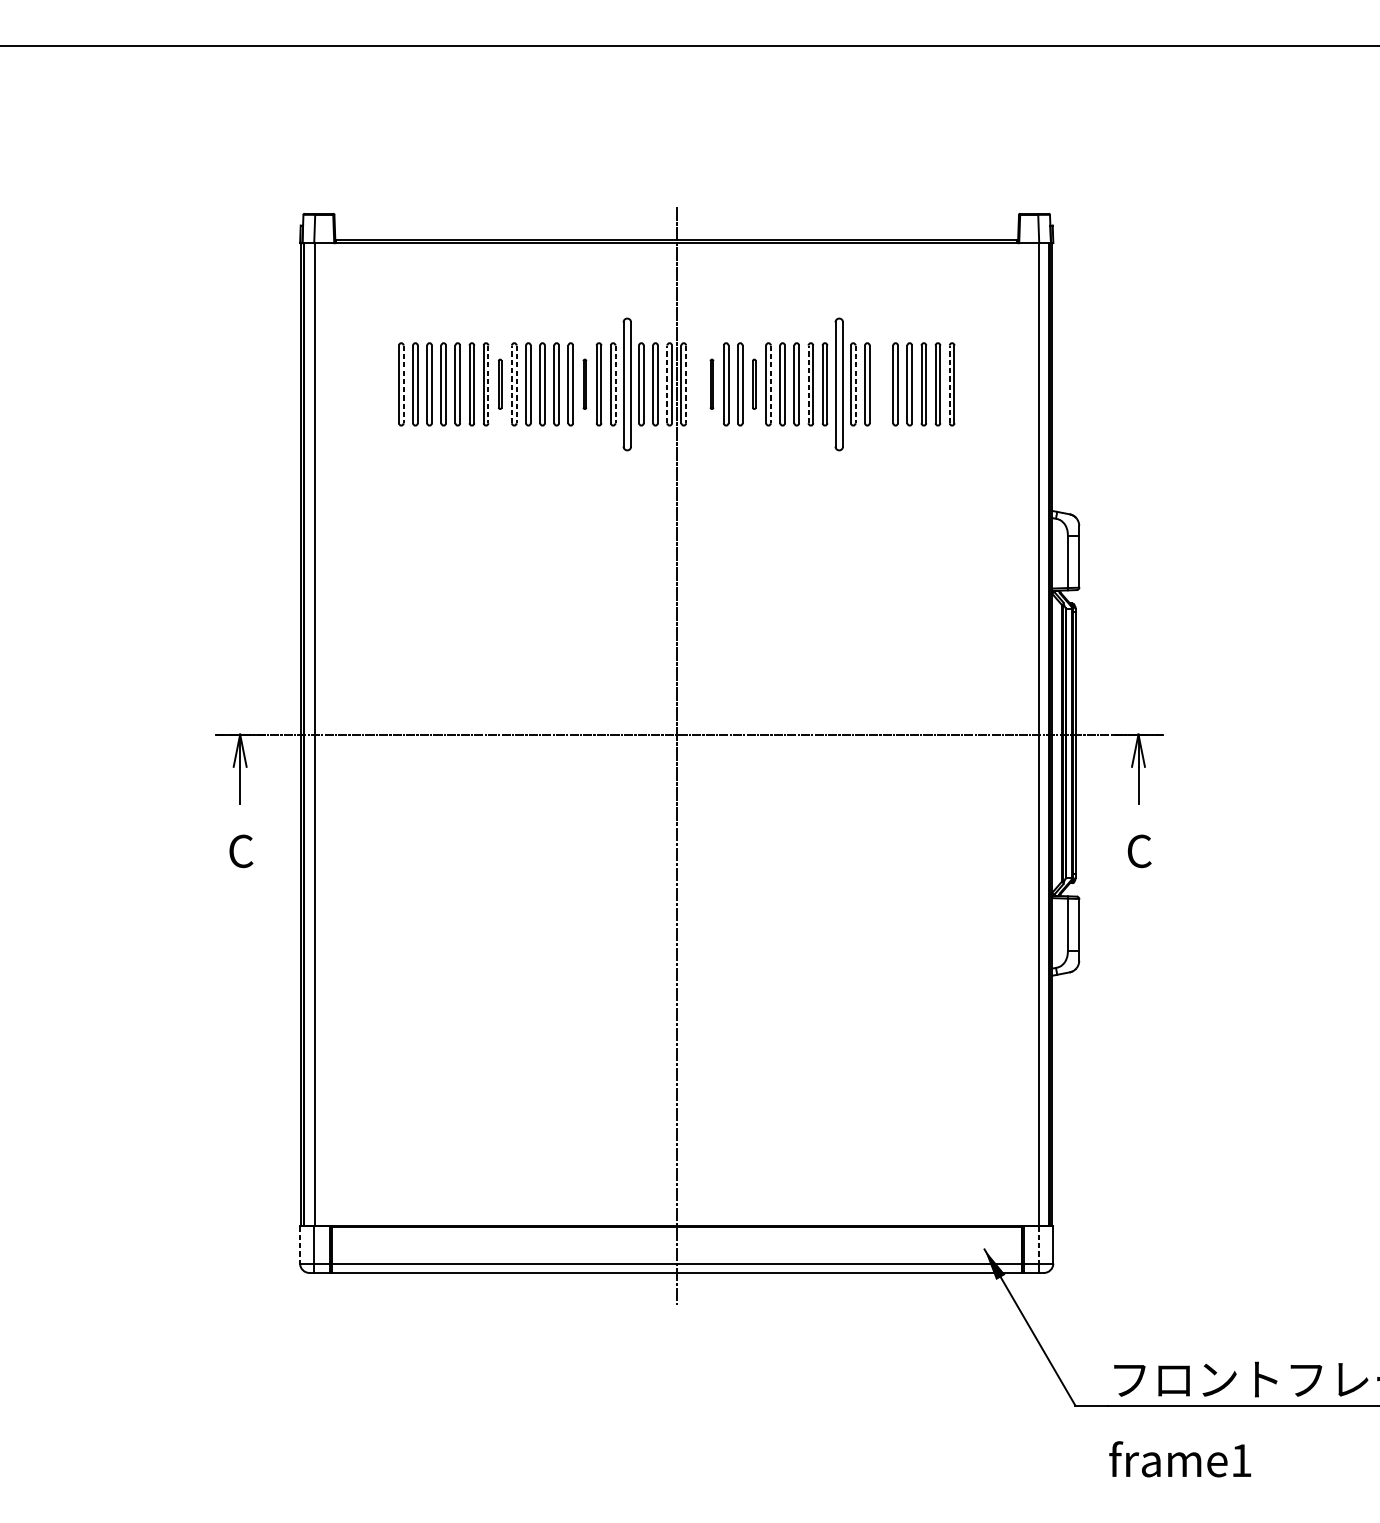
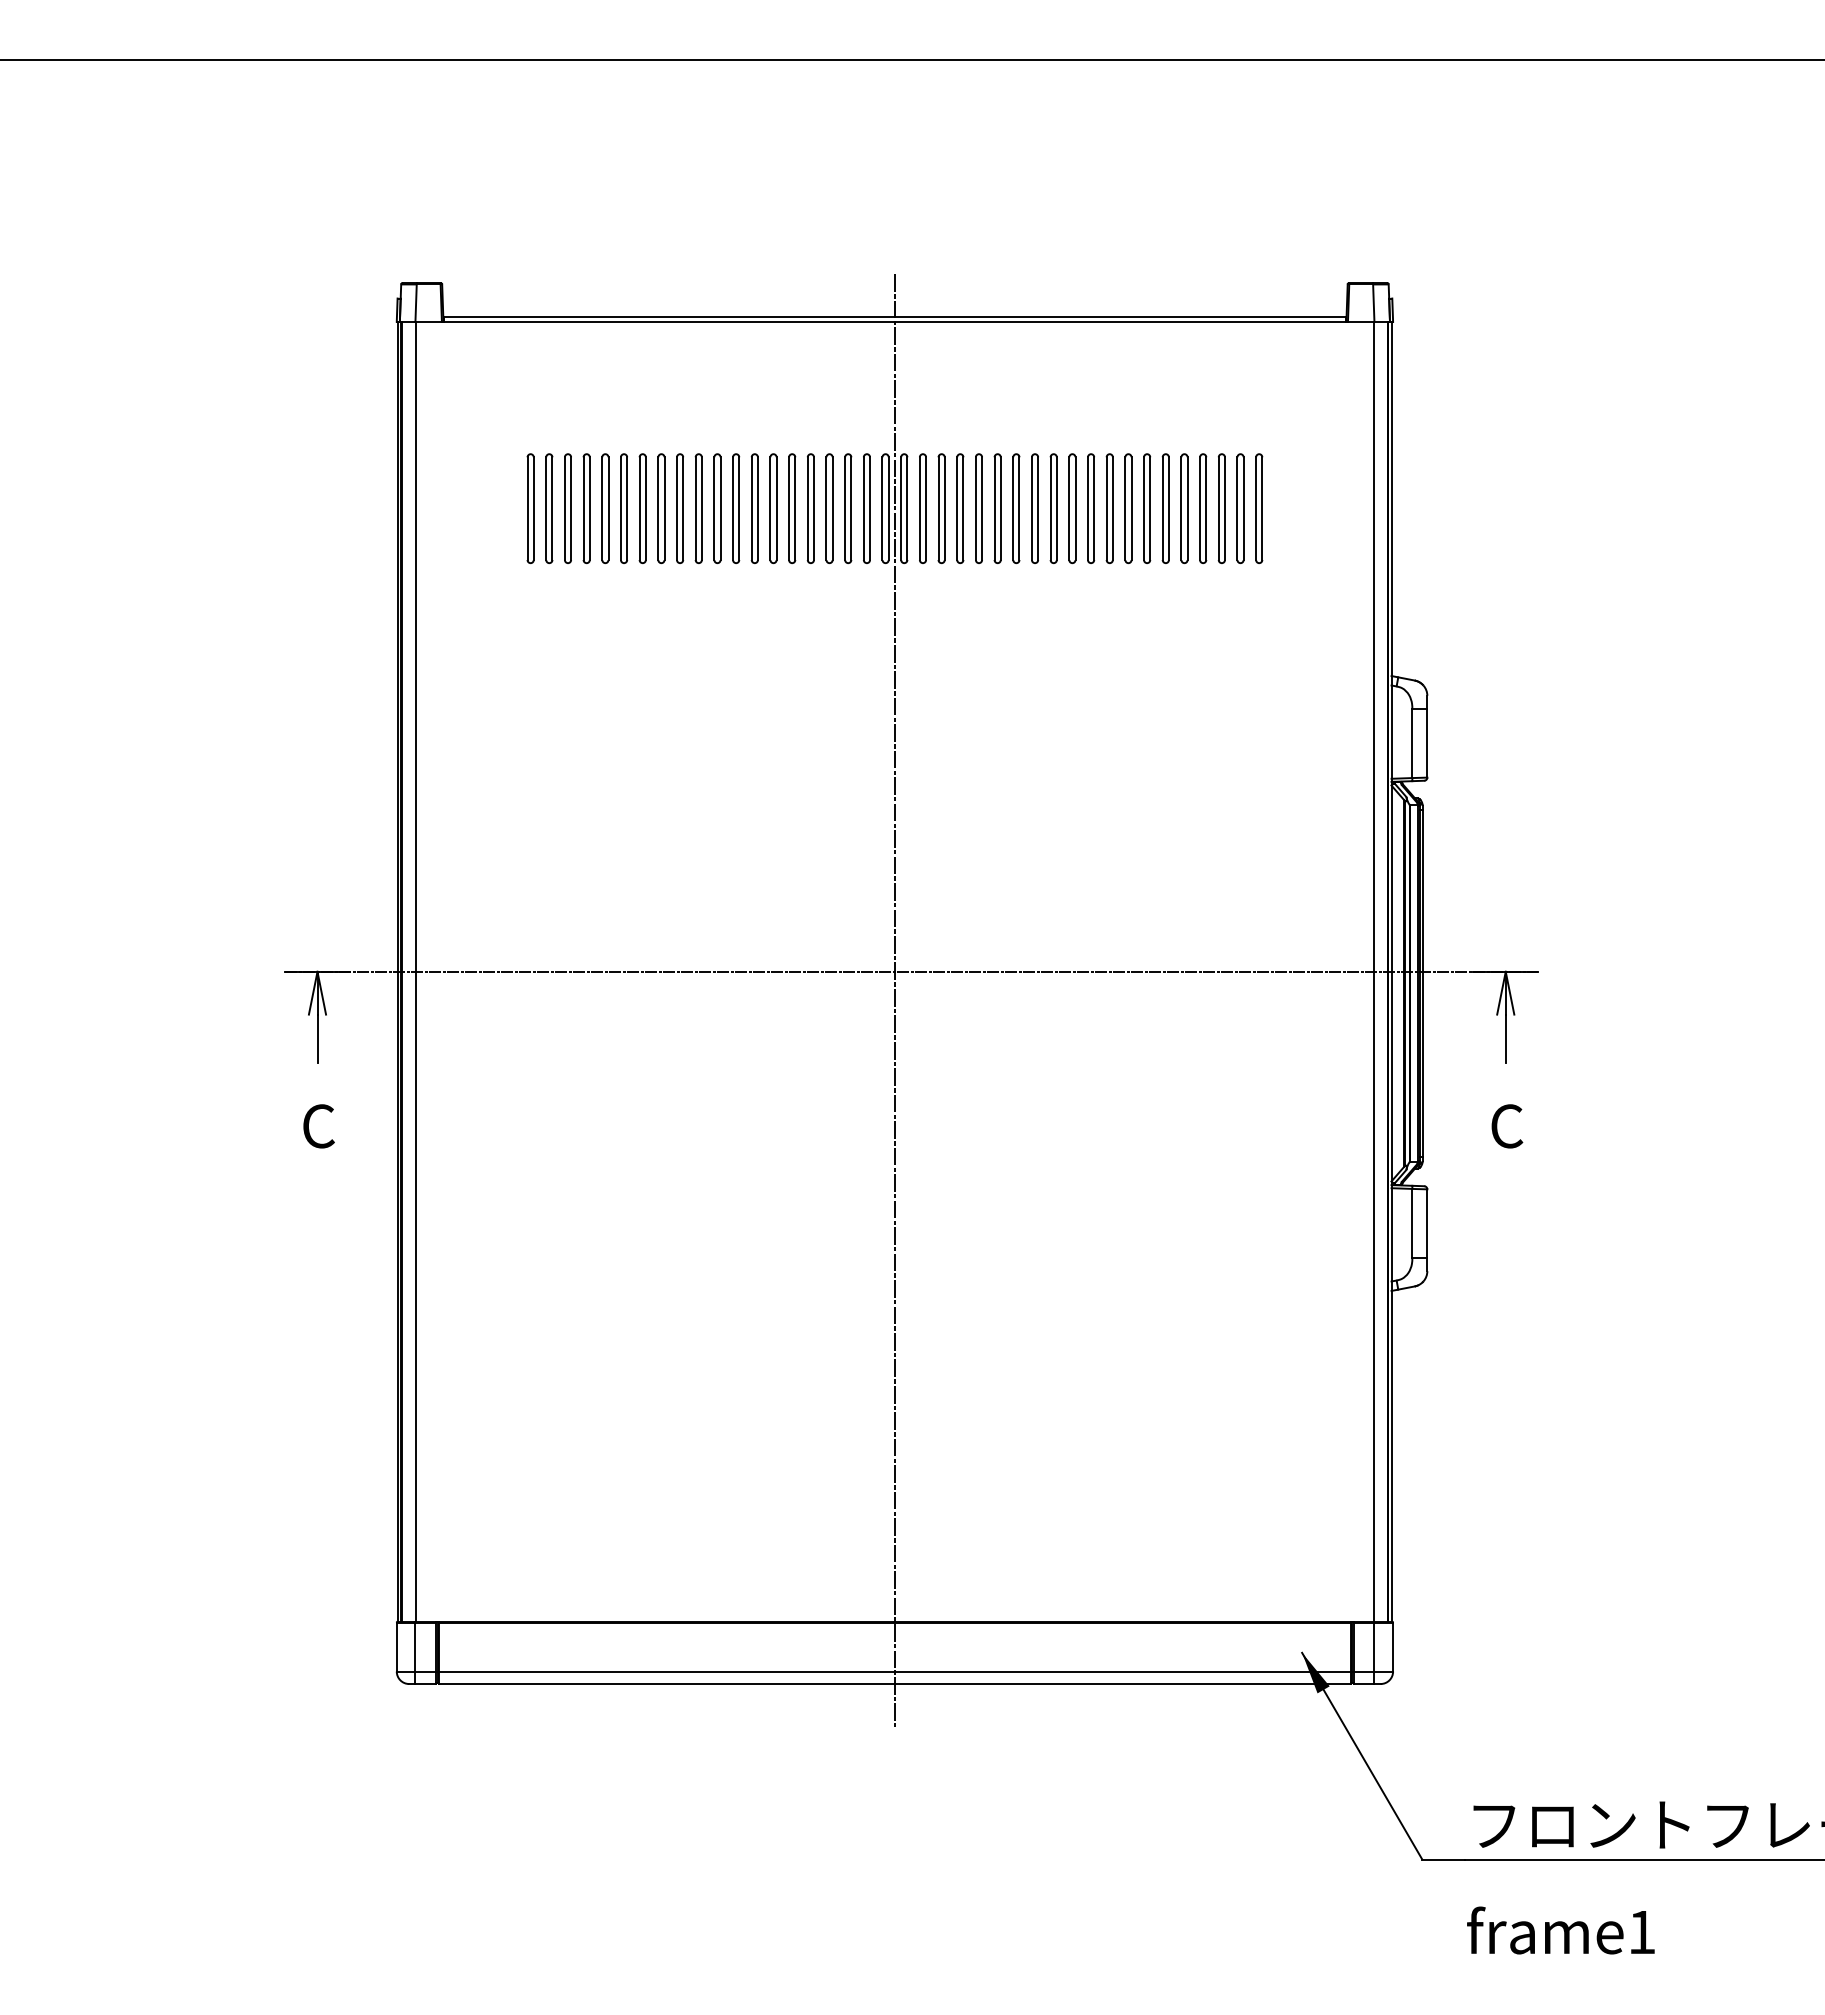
part: (500, 384) -> (661, 508), size x1.67
line: (512, 384) -> (677, 508), dashed -> solid
part: (584, 384) -> (773, 508), size x1.67
part: (627, 384) -> (829, 508), size x0.62
line: (667, 384) -> (882, 508), dashed -> solid
part: (697, 384) -> (922, 508), added
part: (711, 384) -> (941, 508), size x1.67
part: (754, 384) -> (997, 508), size x1.67
line: (808, 384) -> (1069, 508), dashed -> solid
part: (838, 384) -> (1109, 508), size x0.62
part: (881, 384) -> (1165, 508), added
line: (950, 384) -> (1256, 508), dashed -> solid
line: (403, 385) -> (533, 509), dashed -> solid
line: (488, 385) -> (645, 509), dashed -> solid
line: (516, 385) -> (683, 509), dashed -> solid
line: (615, 385) -> (813, 509), dashed -> solid
line: (686, 385) -> (907, 509), dashed -> solid
line: (770, 385) -> (1019, 509), dashed -> solid
line: (855, 385) -> (1131, 509), dashed -> solid
line: (299, 1245) -> (396, 1647), dashed -> solid
line: (1039, 1245) -> (1374, 1647), dashed -> solid

